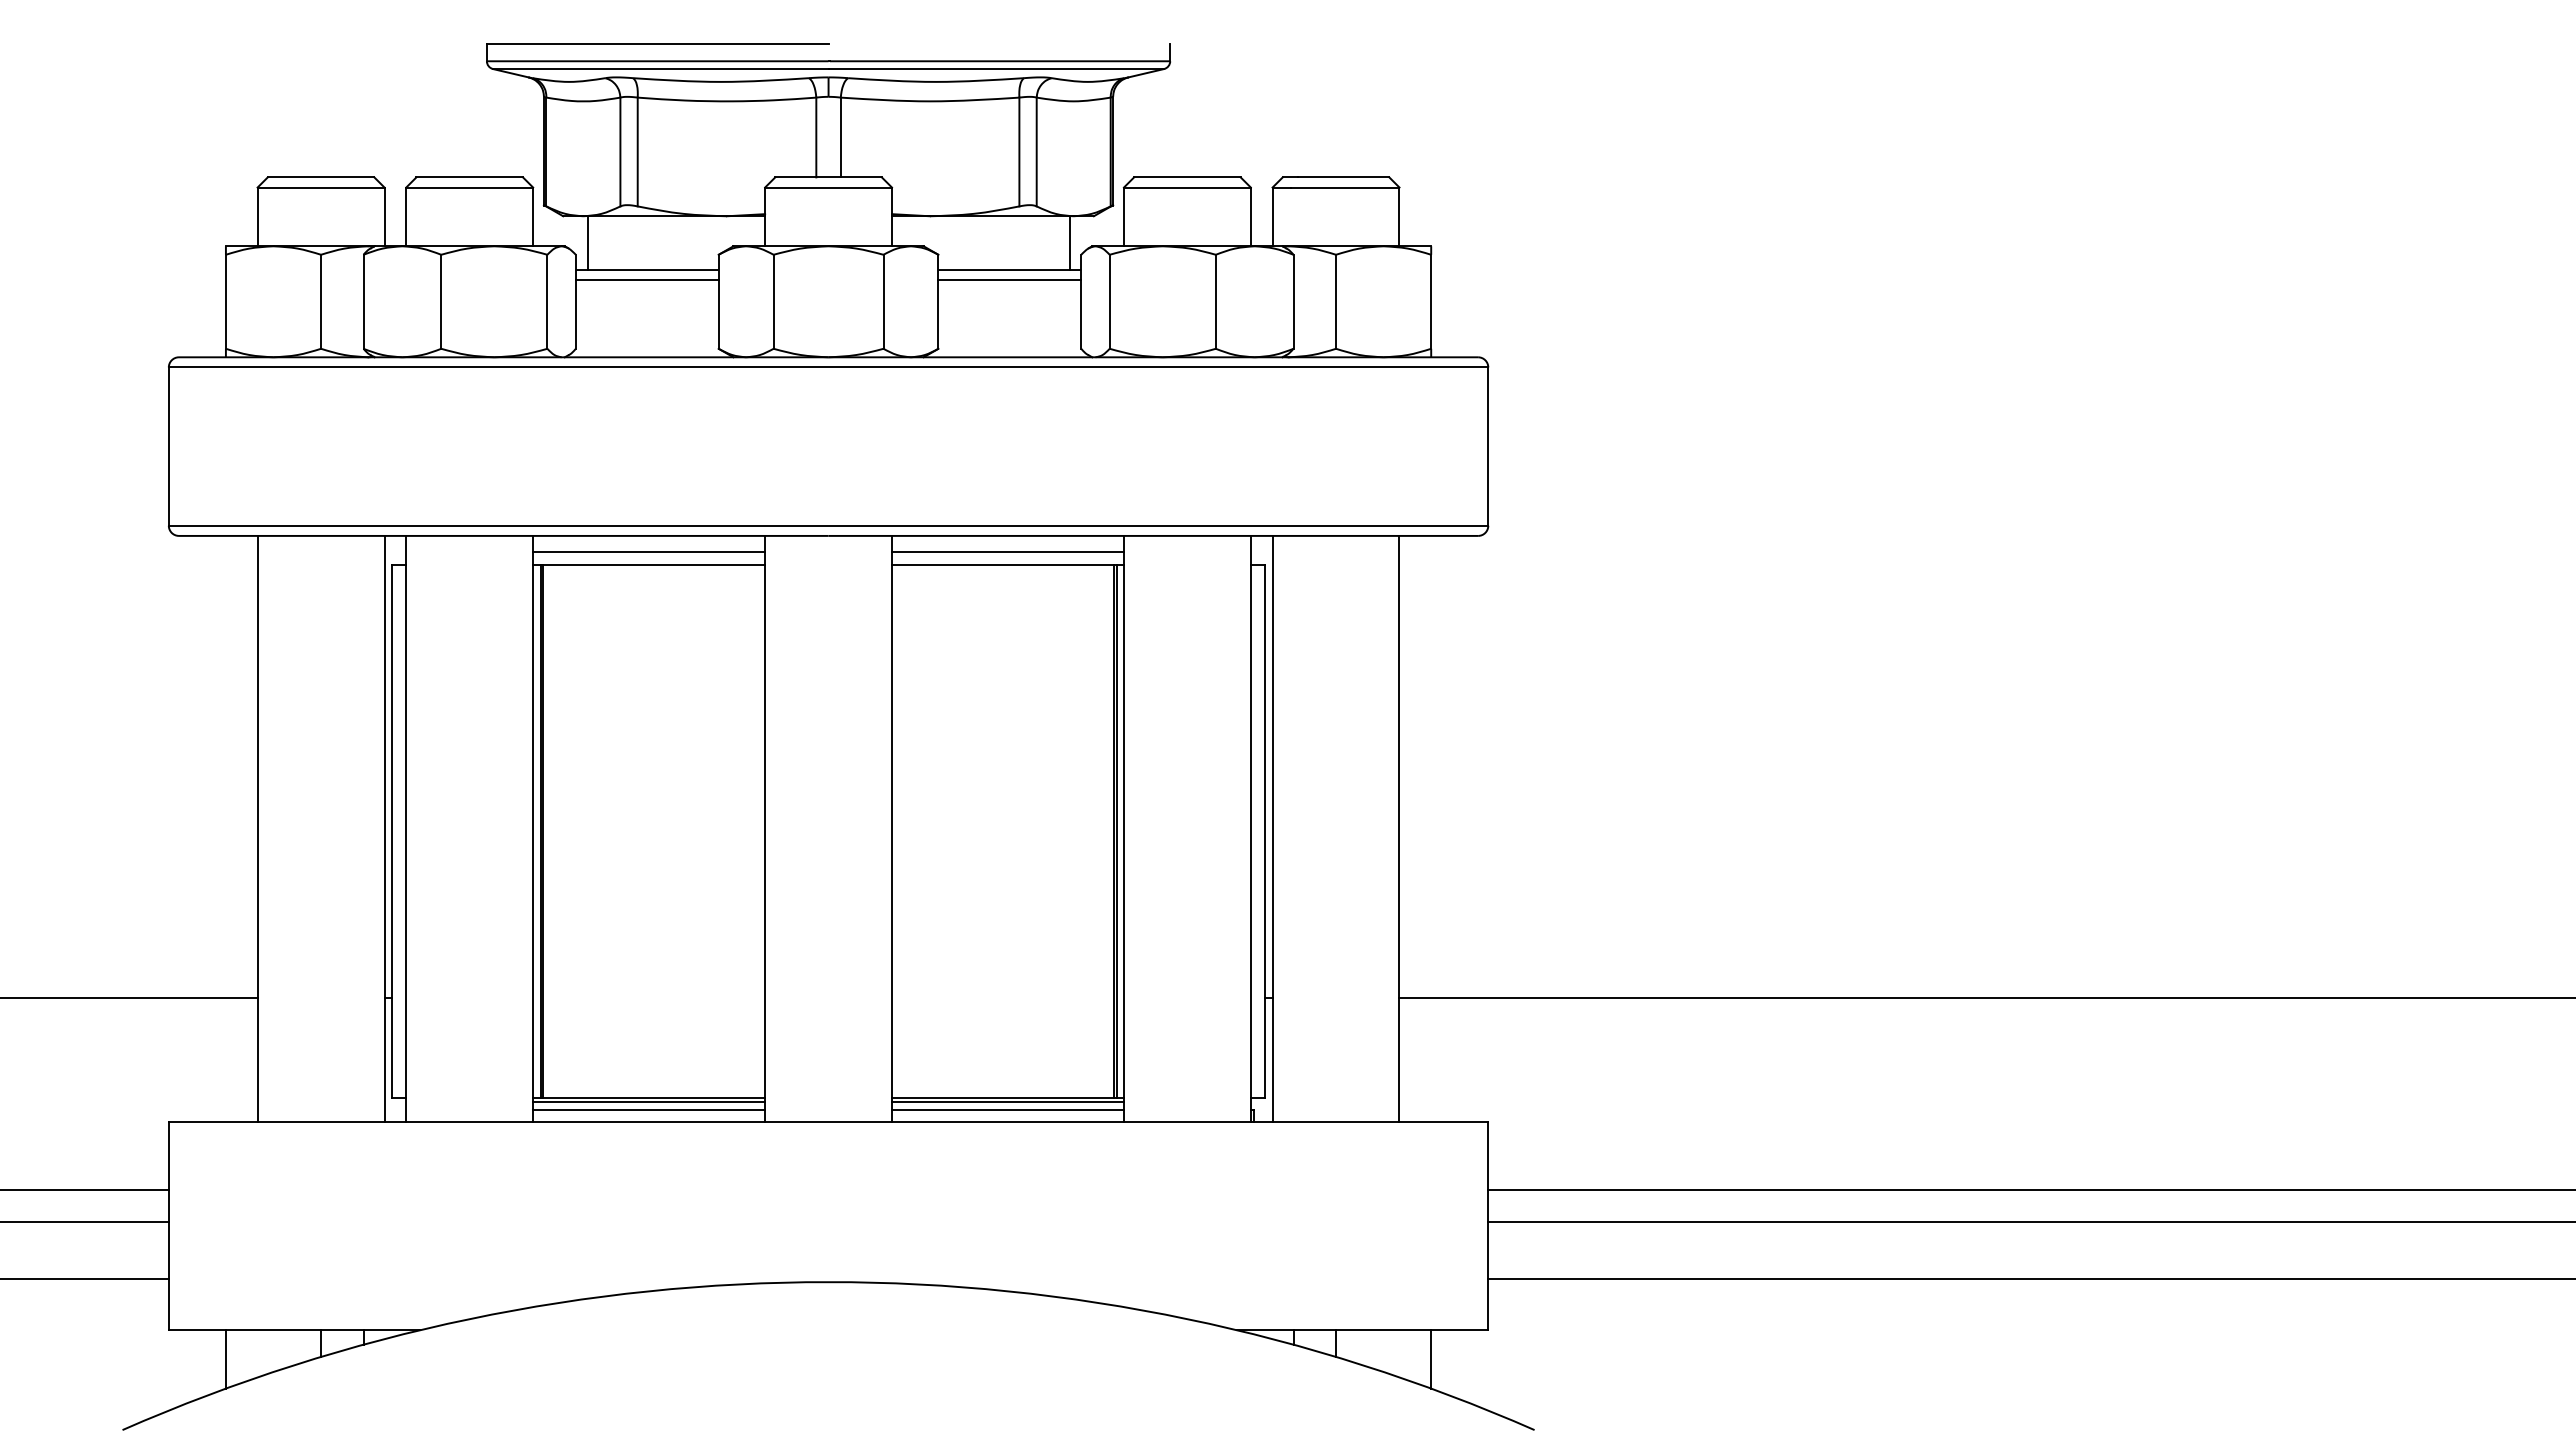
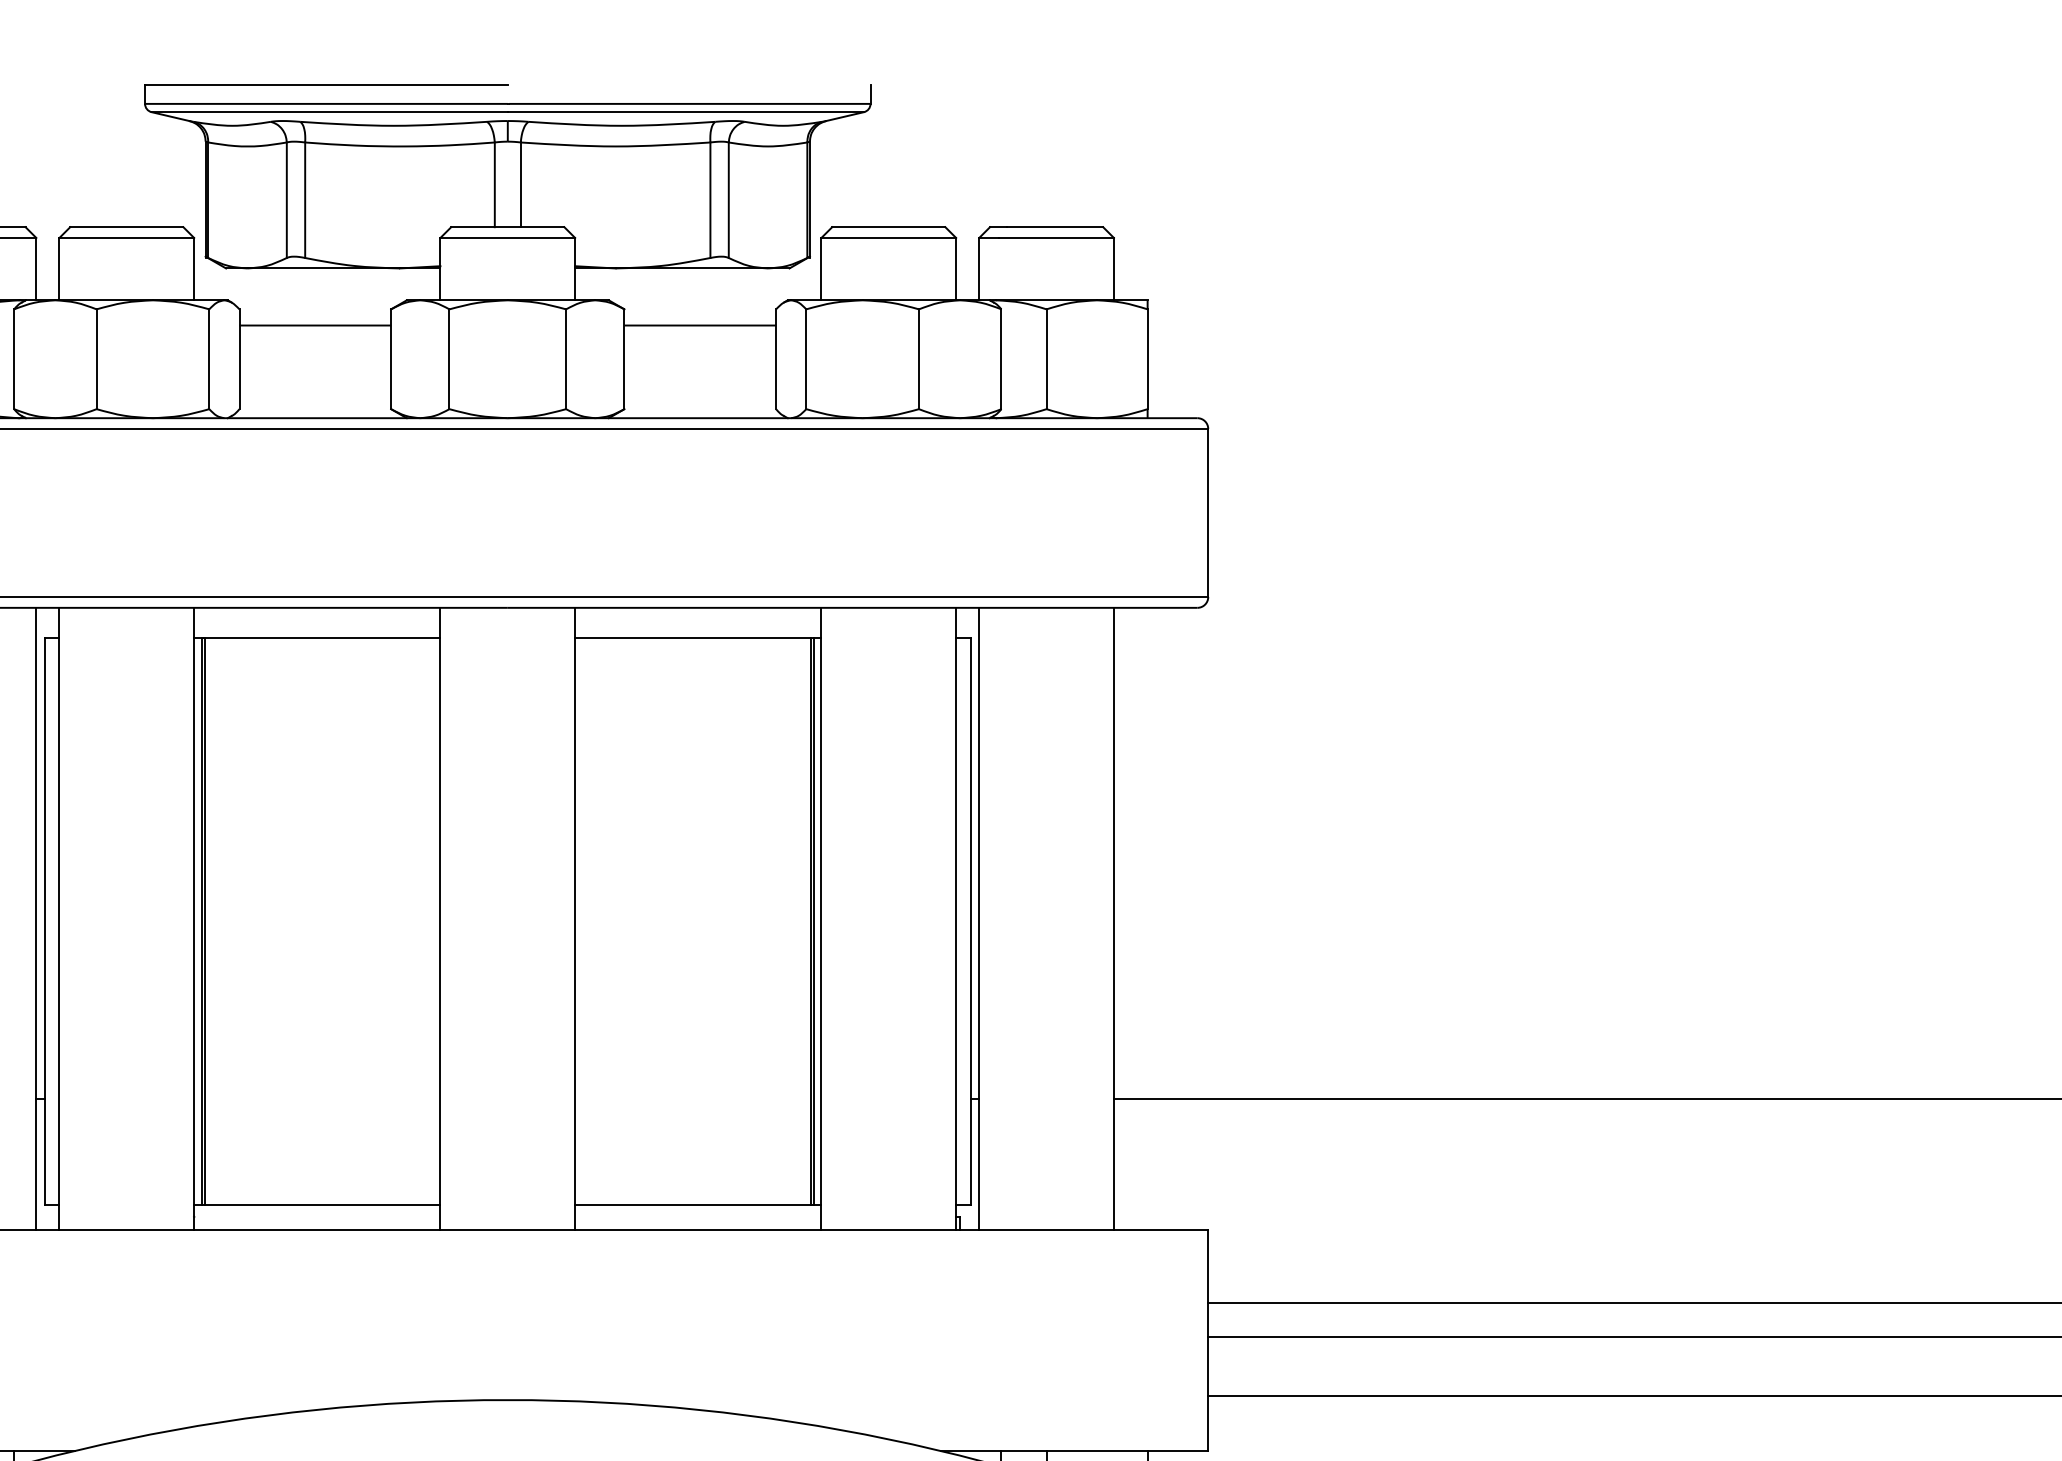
line: (587, 243) -> (251, 297), removed
line: (1069, 243) -> (763, 297), removed
line: (646, 280) -> (314, 336), removed
line: (1009, 280) -> (699, 336), removed
line: (649, 551) -> (317, 624), removed
line: (1007, 551) -> (697, 624), removed
line: (649, 1102) -> (317, 1209), removed
line: (1007, 1102) -> (697, 1209), removed
line: (649, 1109) -> (317, 1216), removed
line: (1007, 1109) -> (697, 1216), removed

